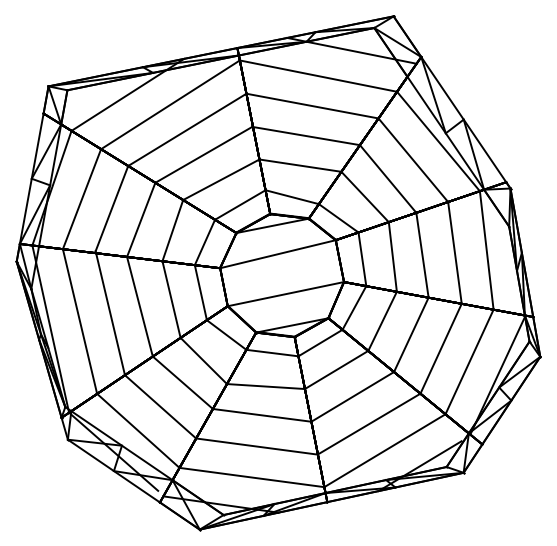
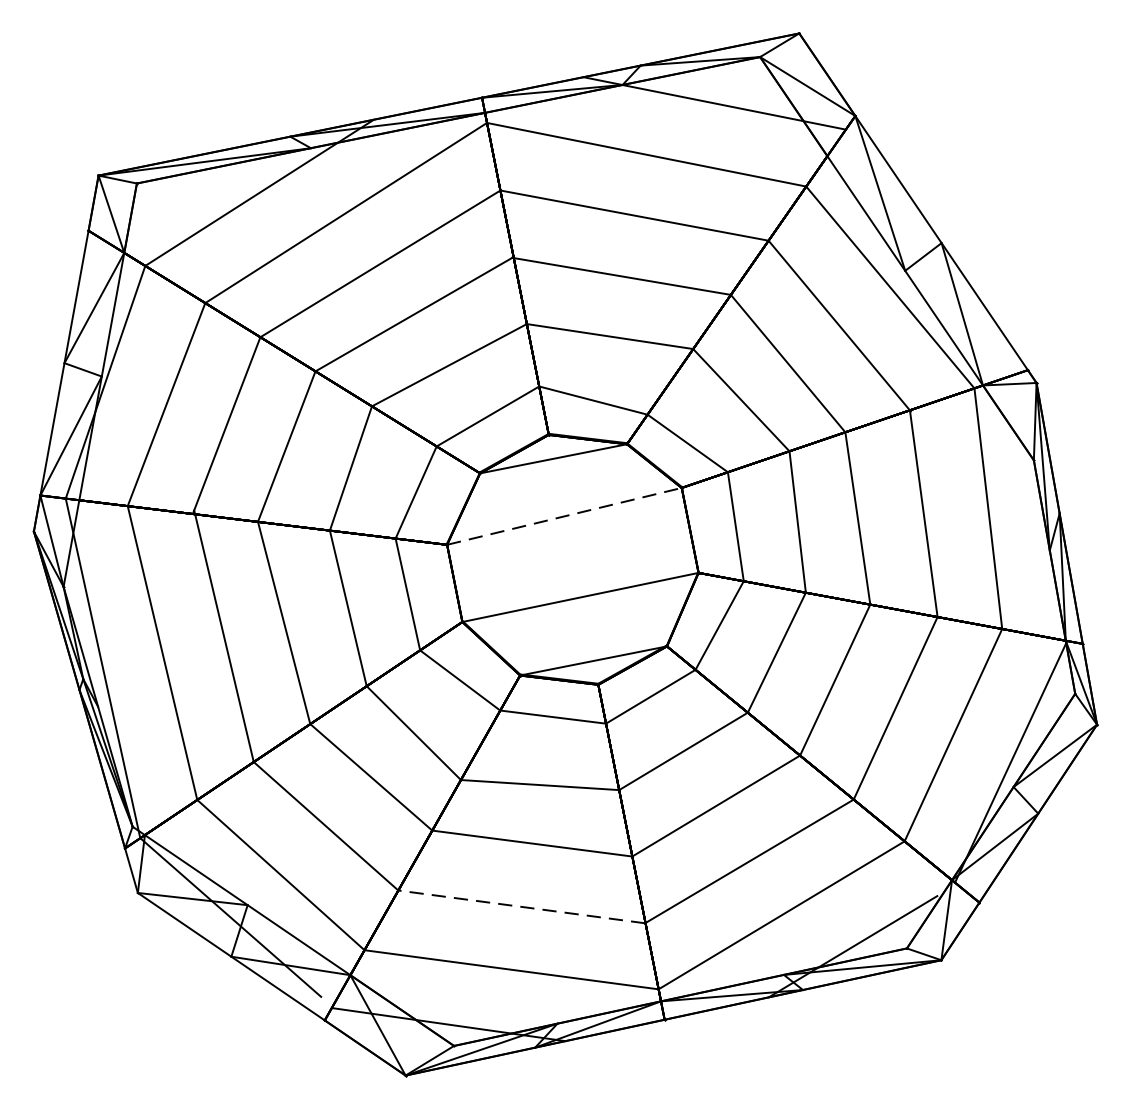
line: (278, 254) -> (565, 516), solid -> dashed
line: (256, 446) -> (520, 906), solid -> dashed

